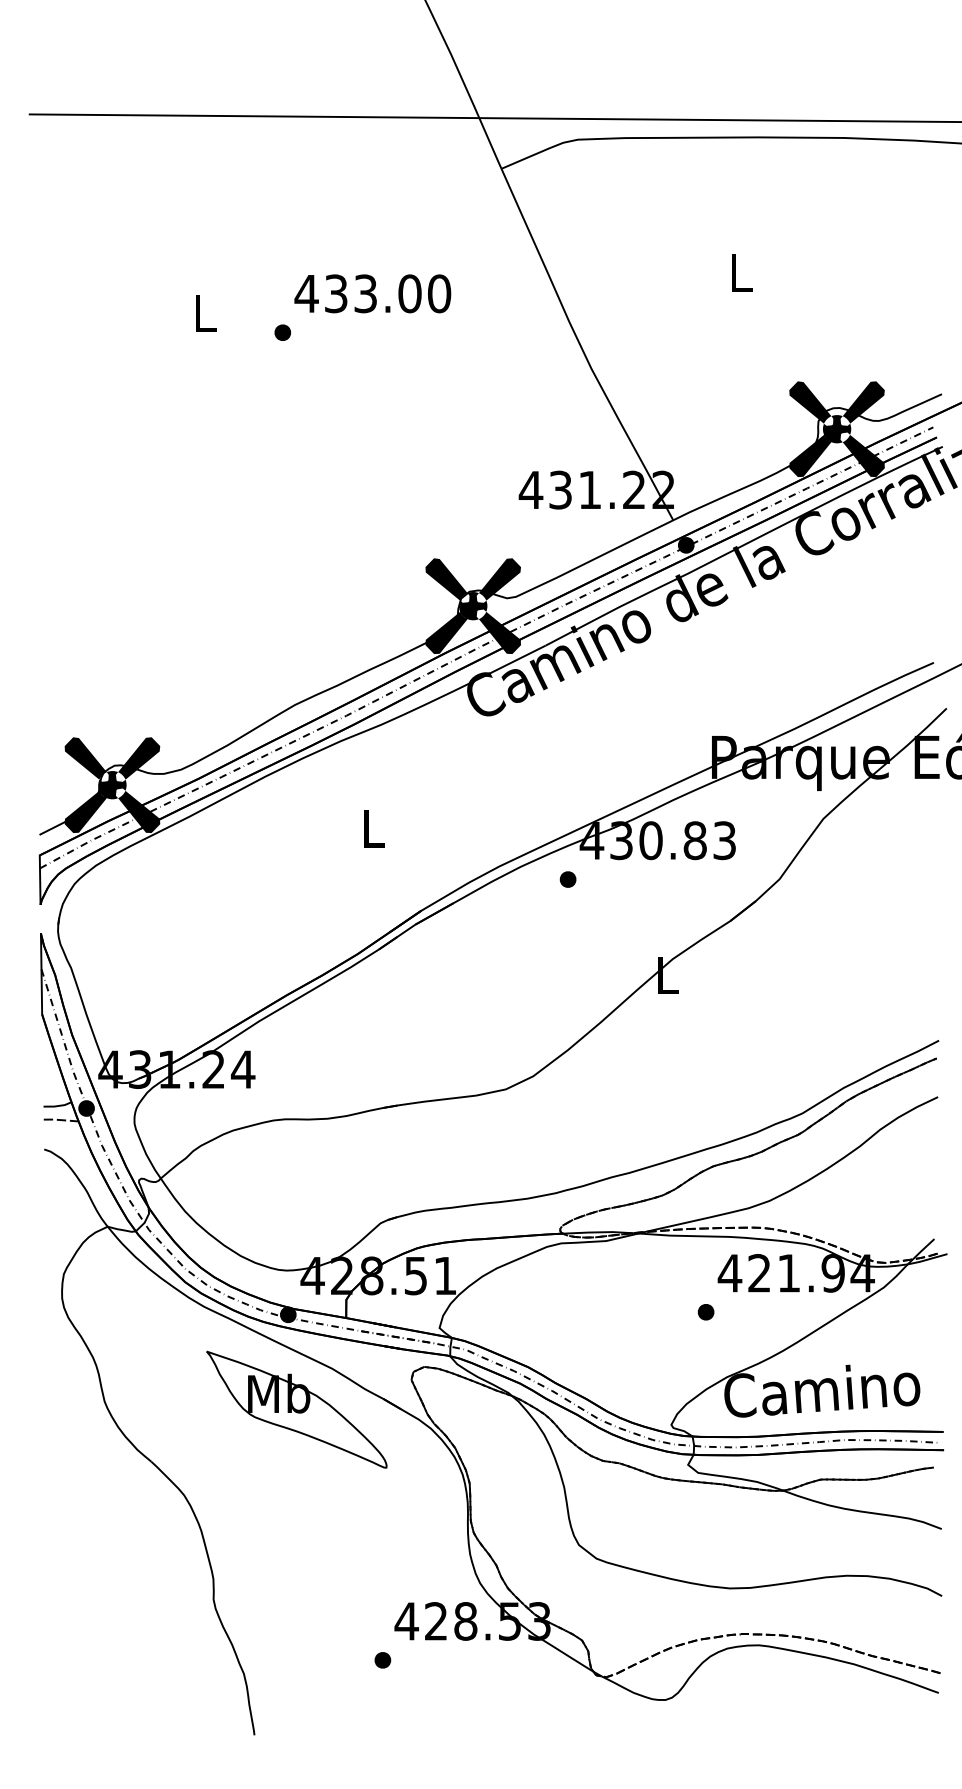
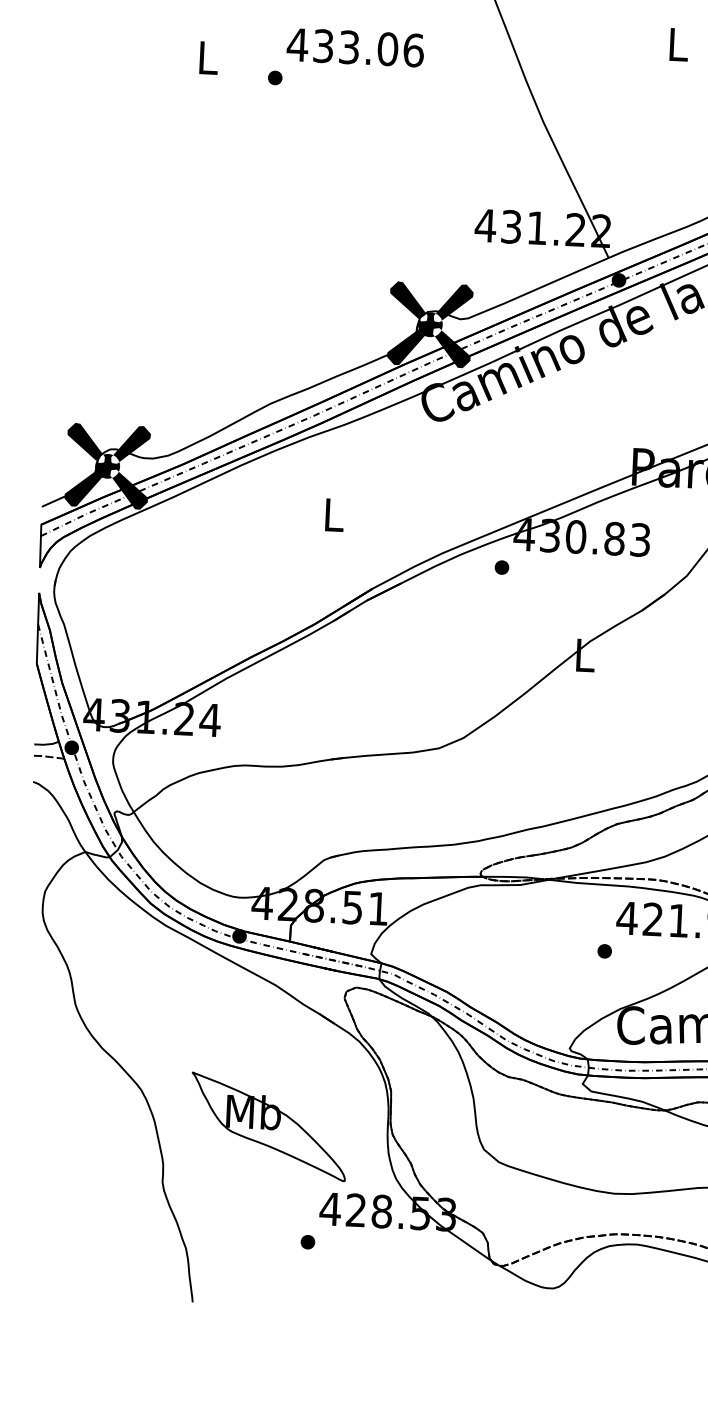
text: (439, 293) -> (413, 50), 433.00 -> 433.06
part: (296, 1409) -> (268, 1126), moved

